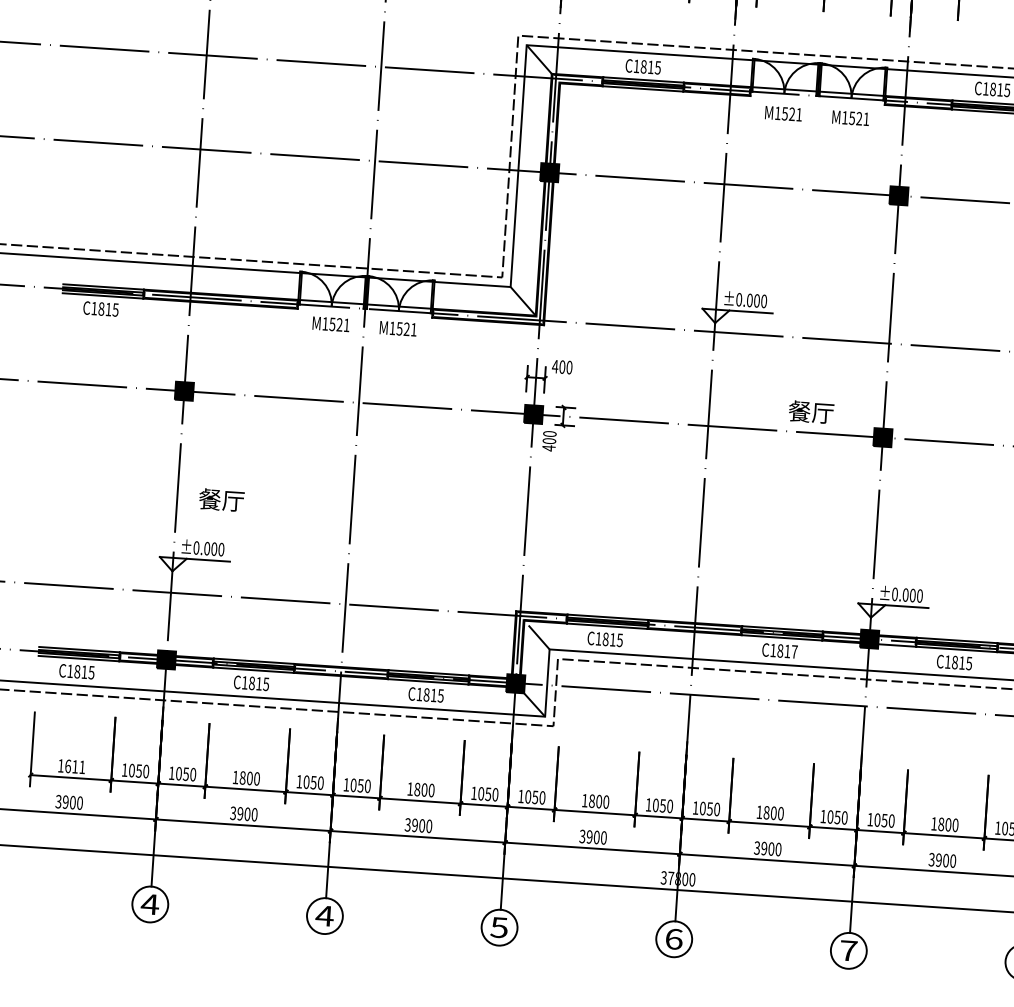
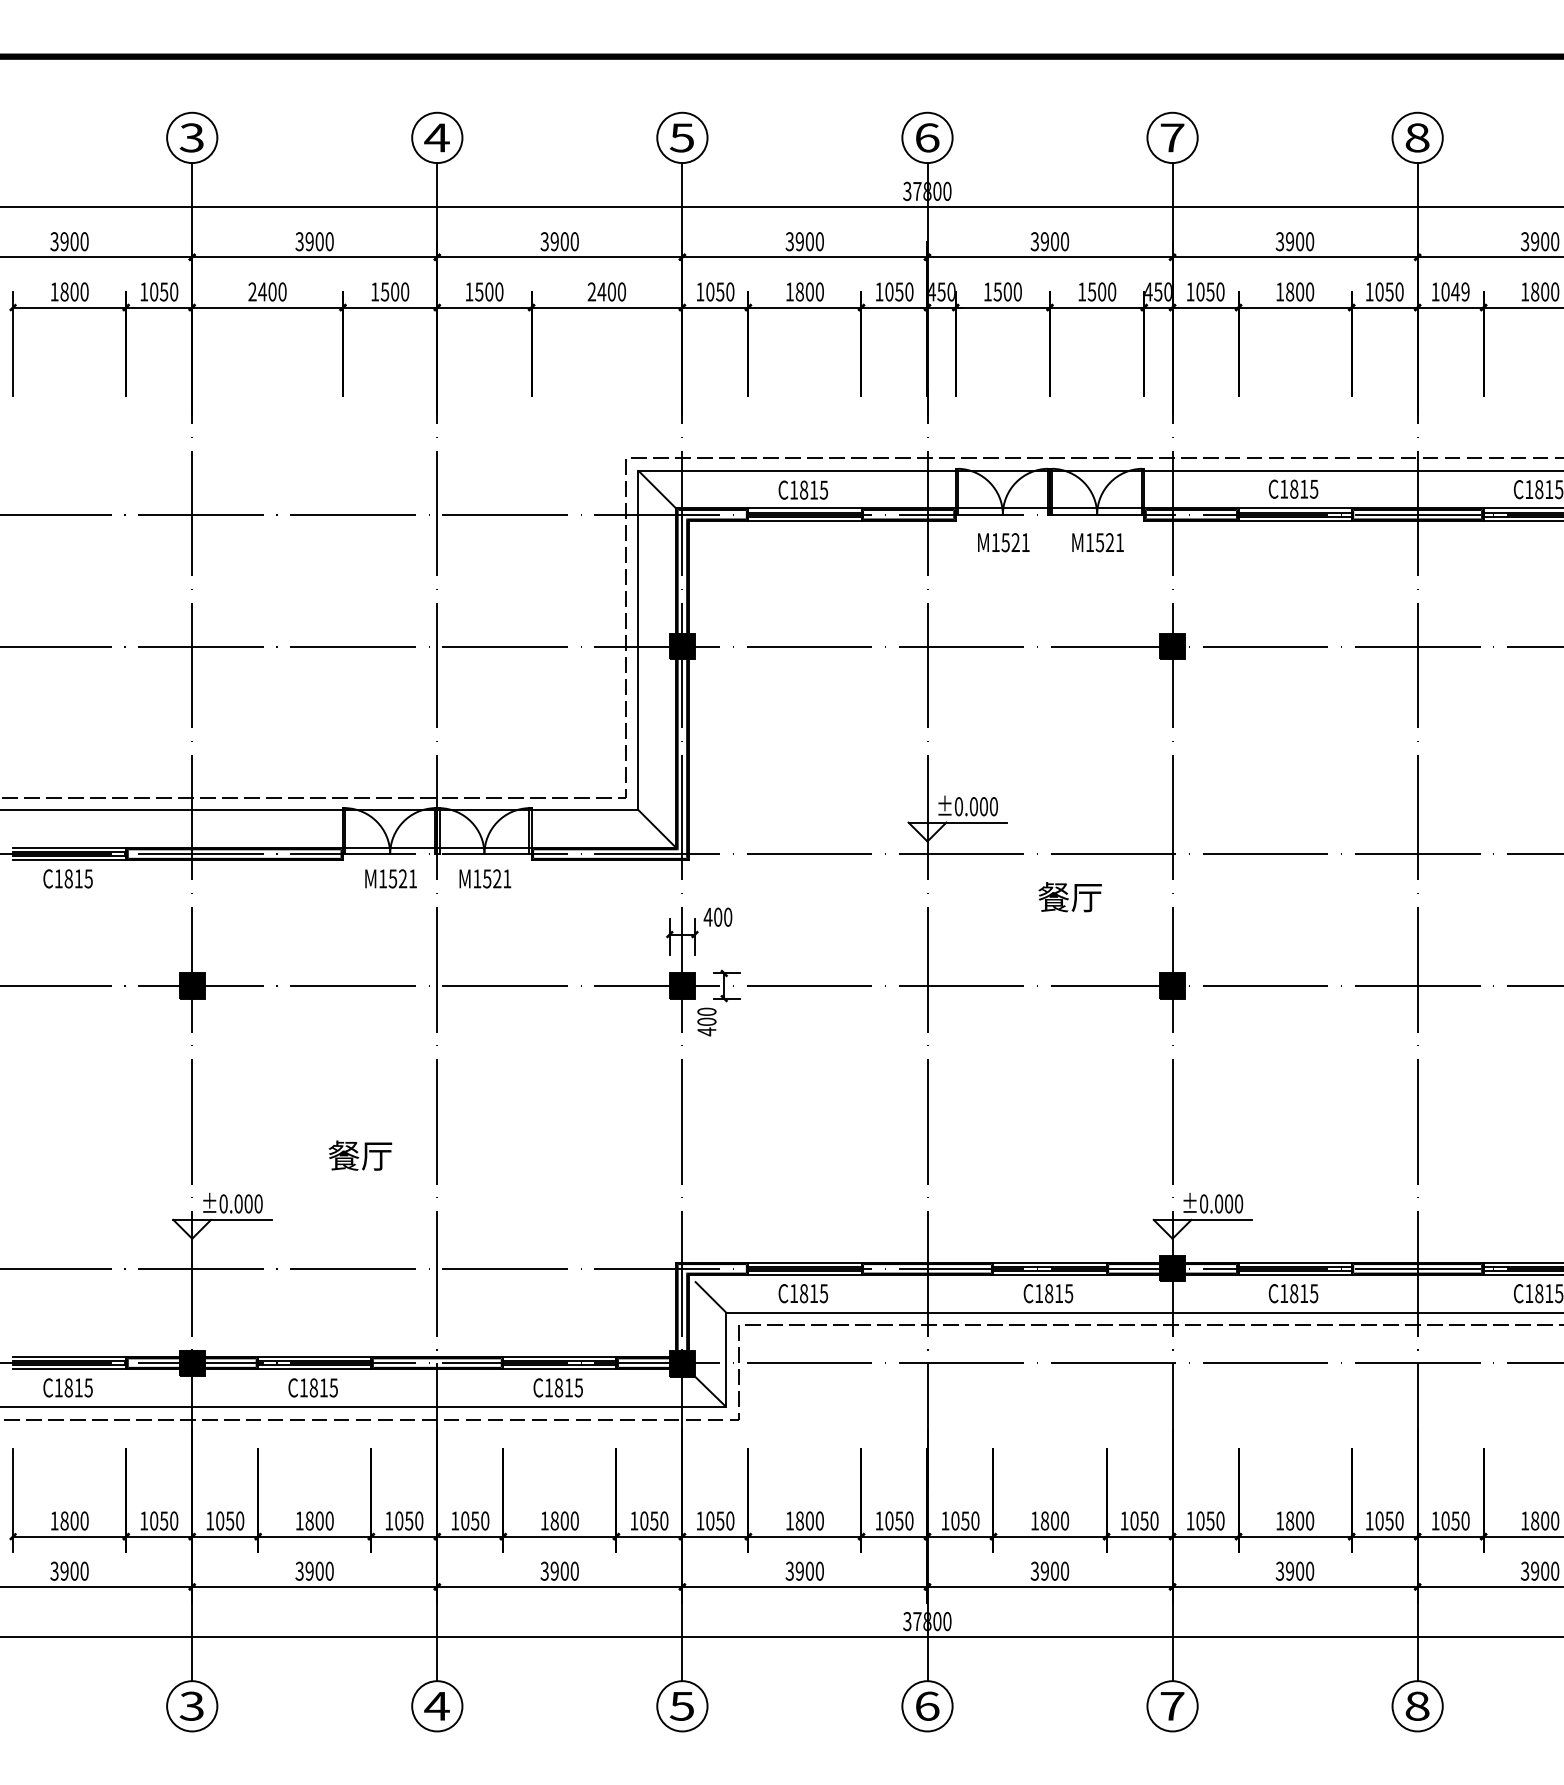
text: (810, 412) -> (1069, 897), moved
text: (221, 500) -> (360, 1155), moved
fill: (897, 644) -> (1211, 1273), added
text: (794, 651) -> (1068, 1293), C1817 -> C1815
text: (75, 766) -> (74, 1520), 1611 -> 1800
text: (149, 903) -> (191, 1705), 4 -> 3

